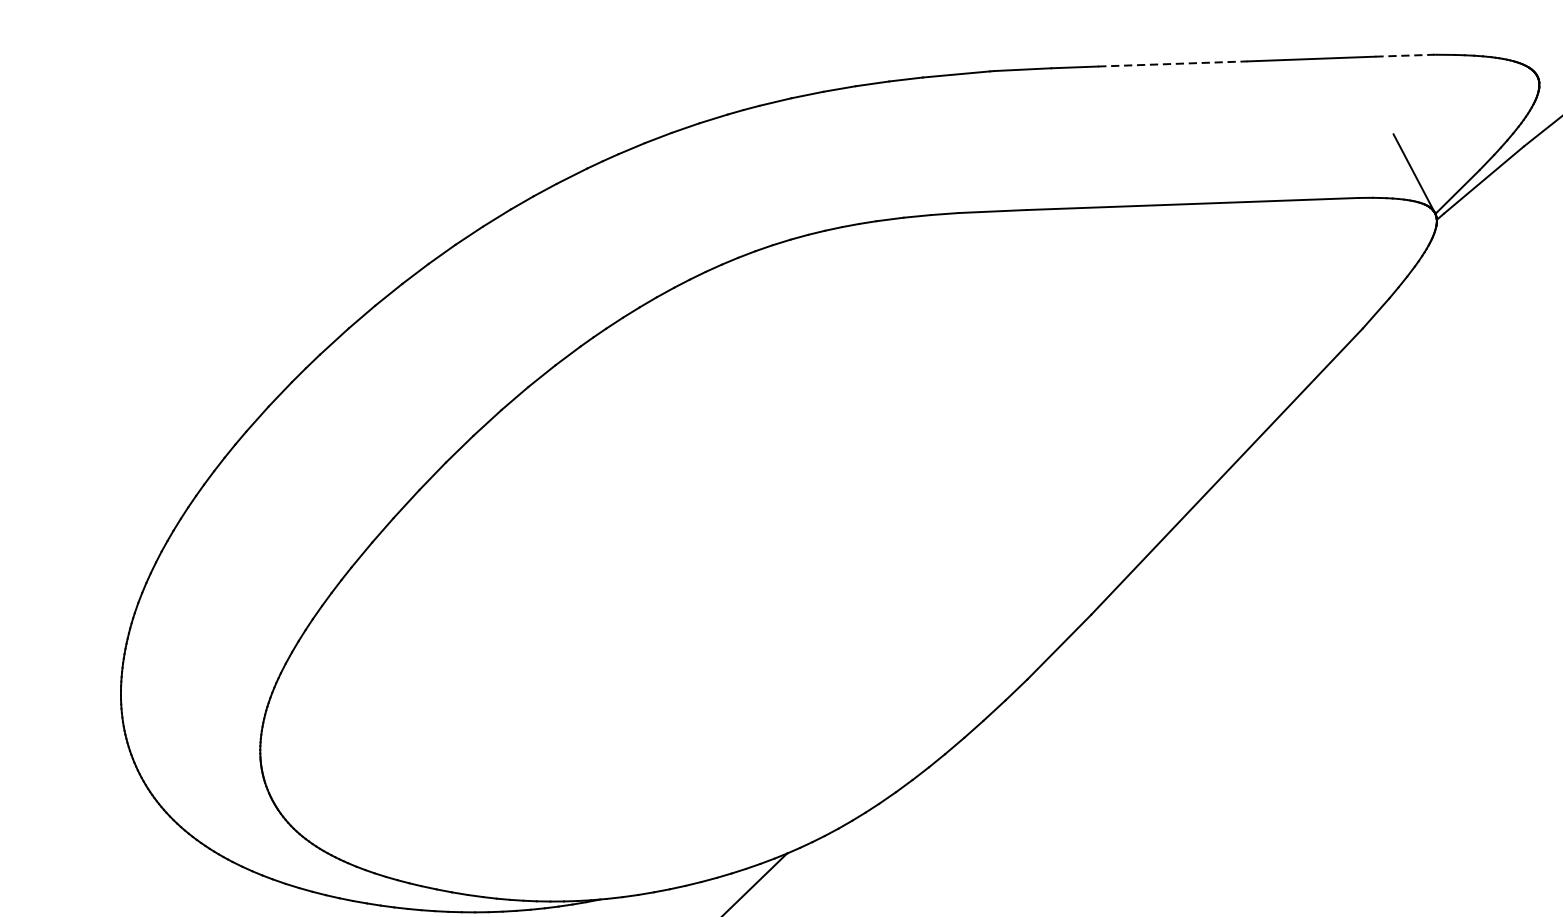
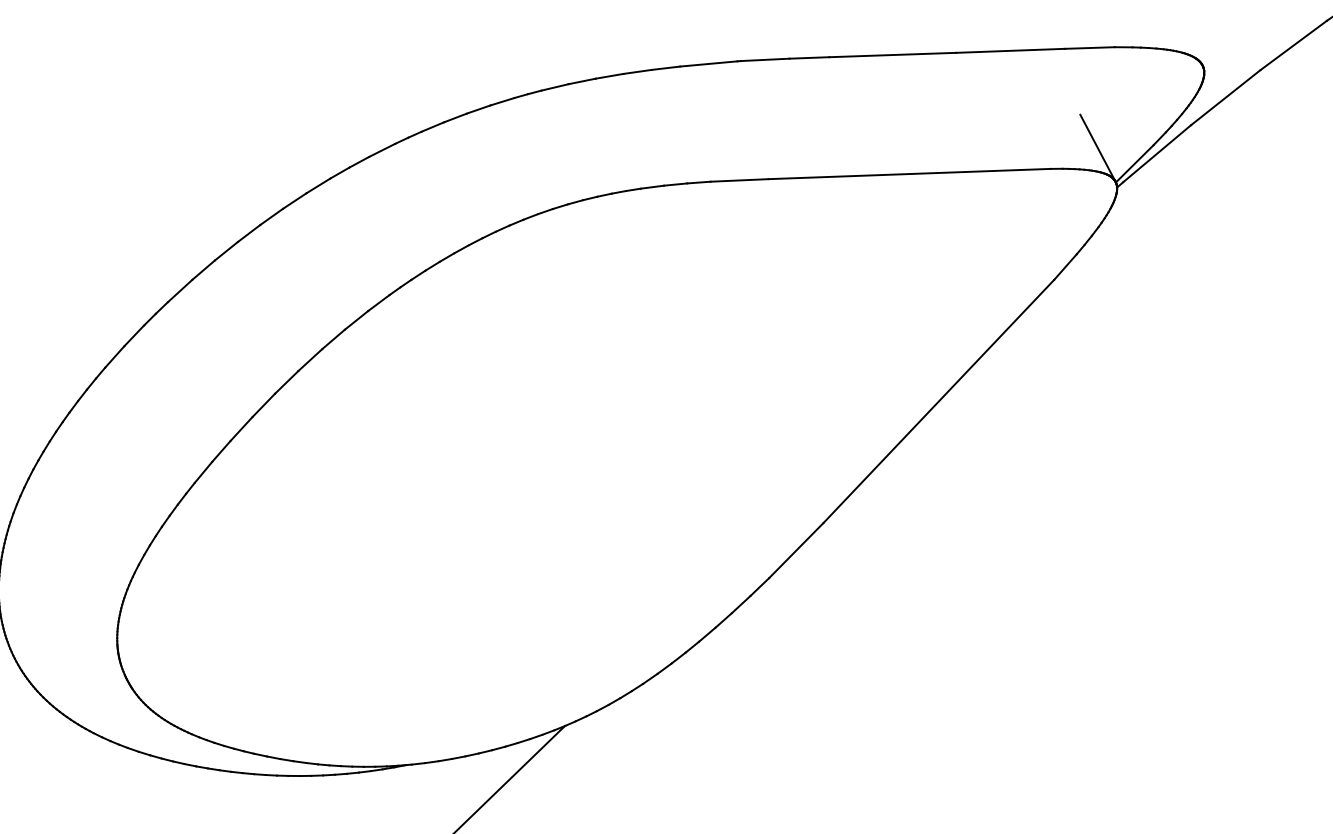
line: (1404, 56) -> (1089, 48), dashed -> solid
line: (1173, 64) -> (893, 55), dashed -> solid

